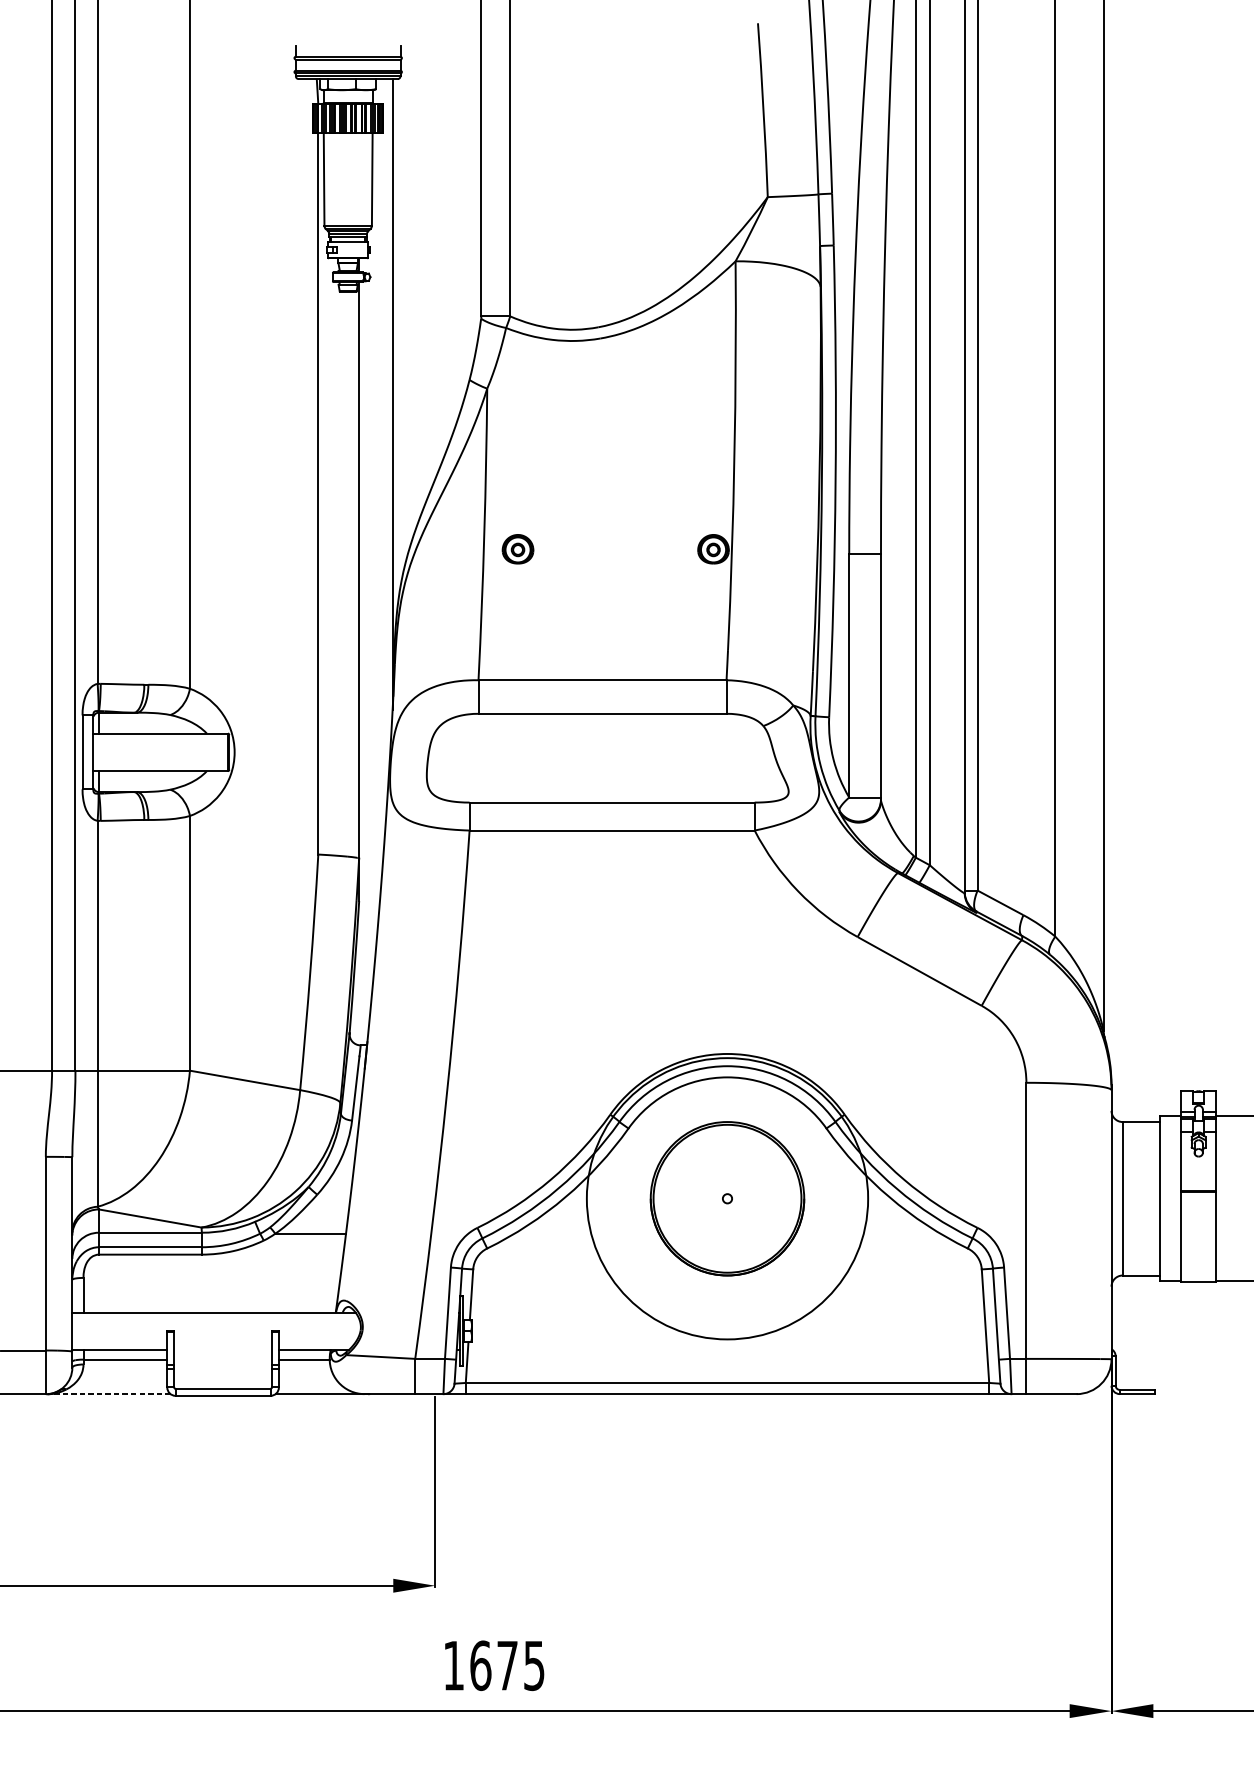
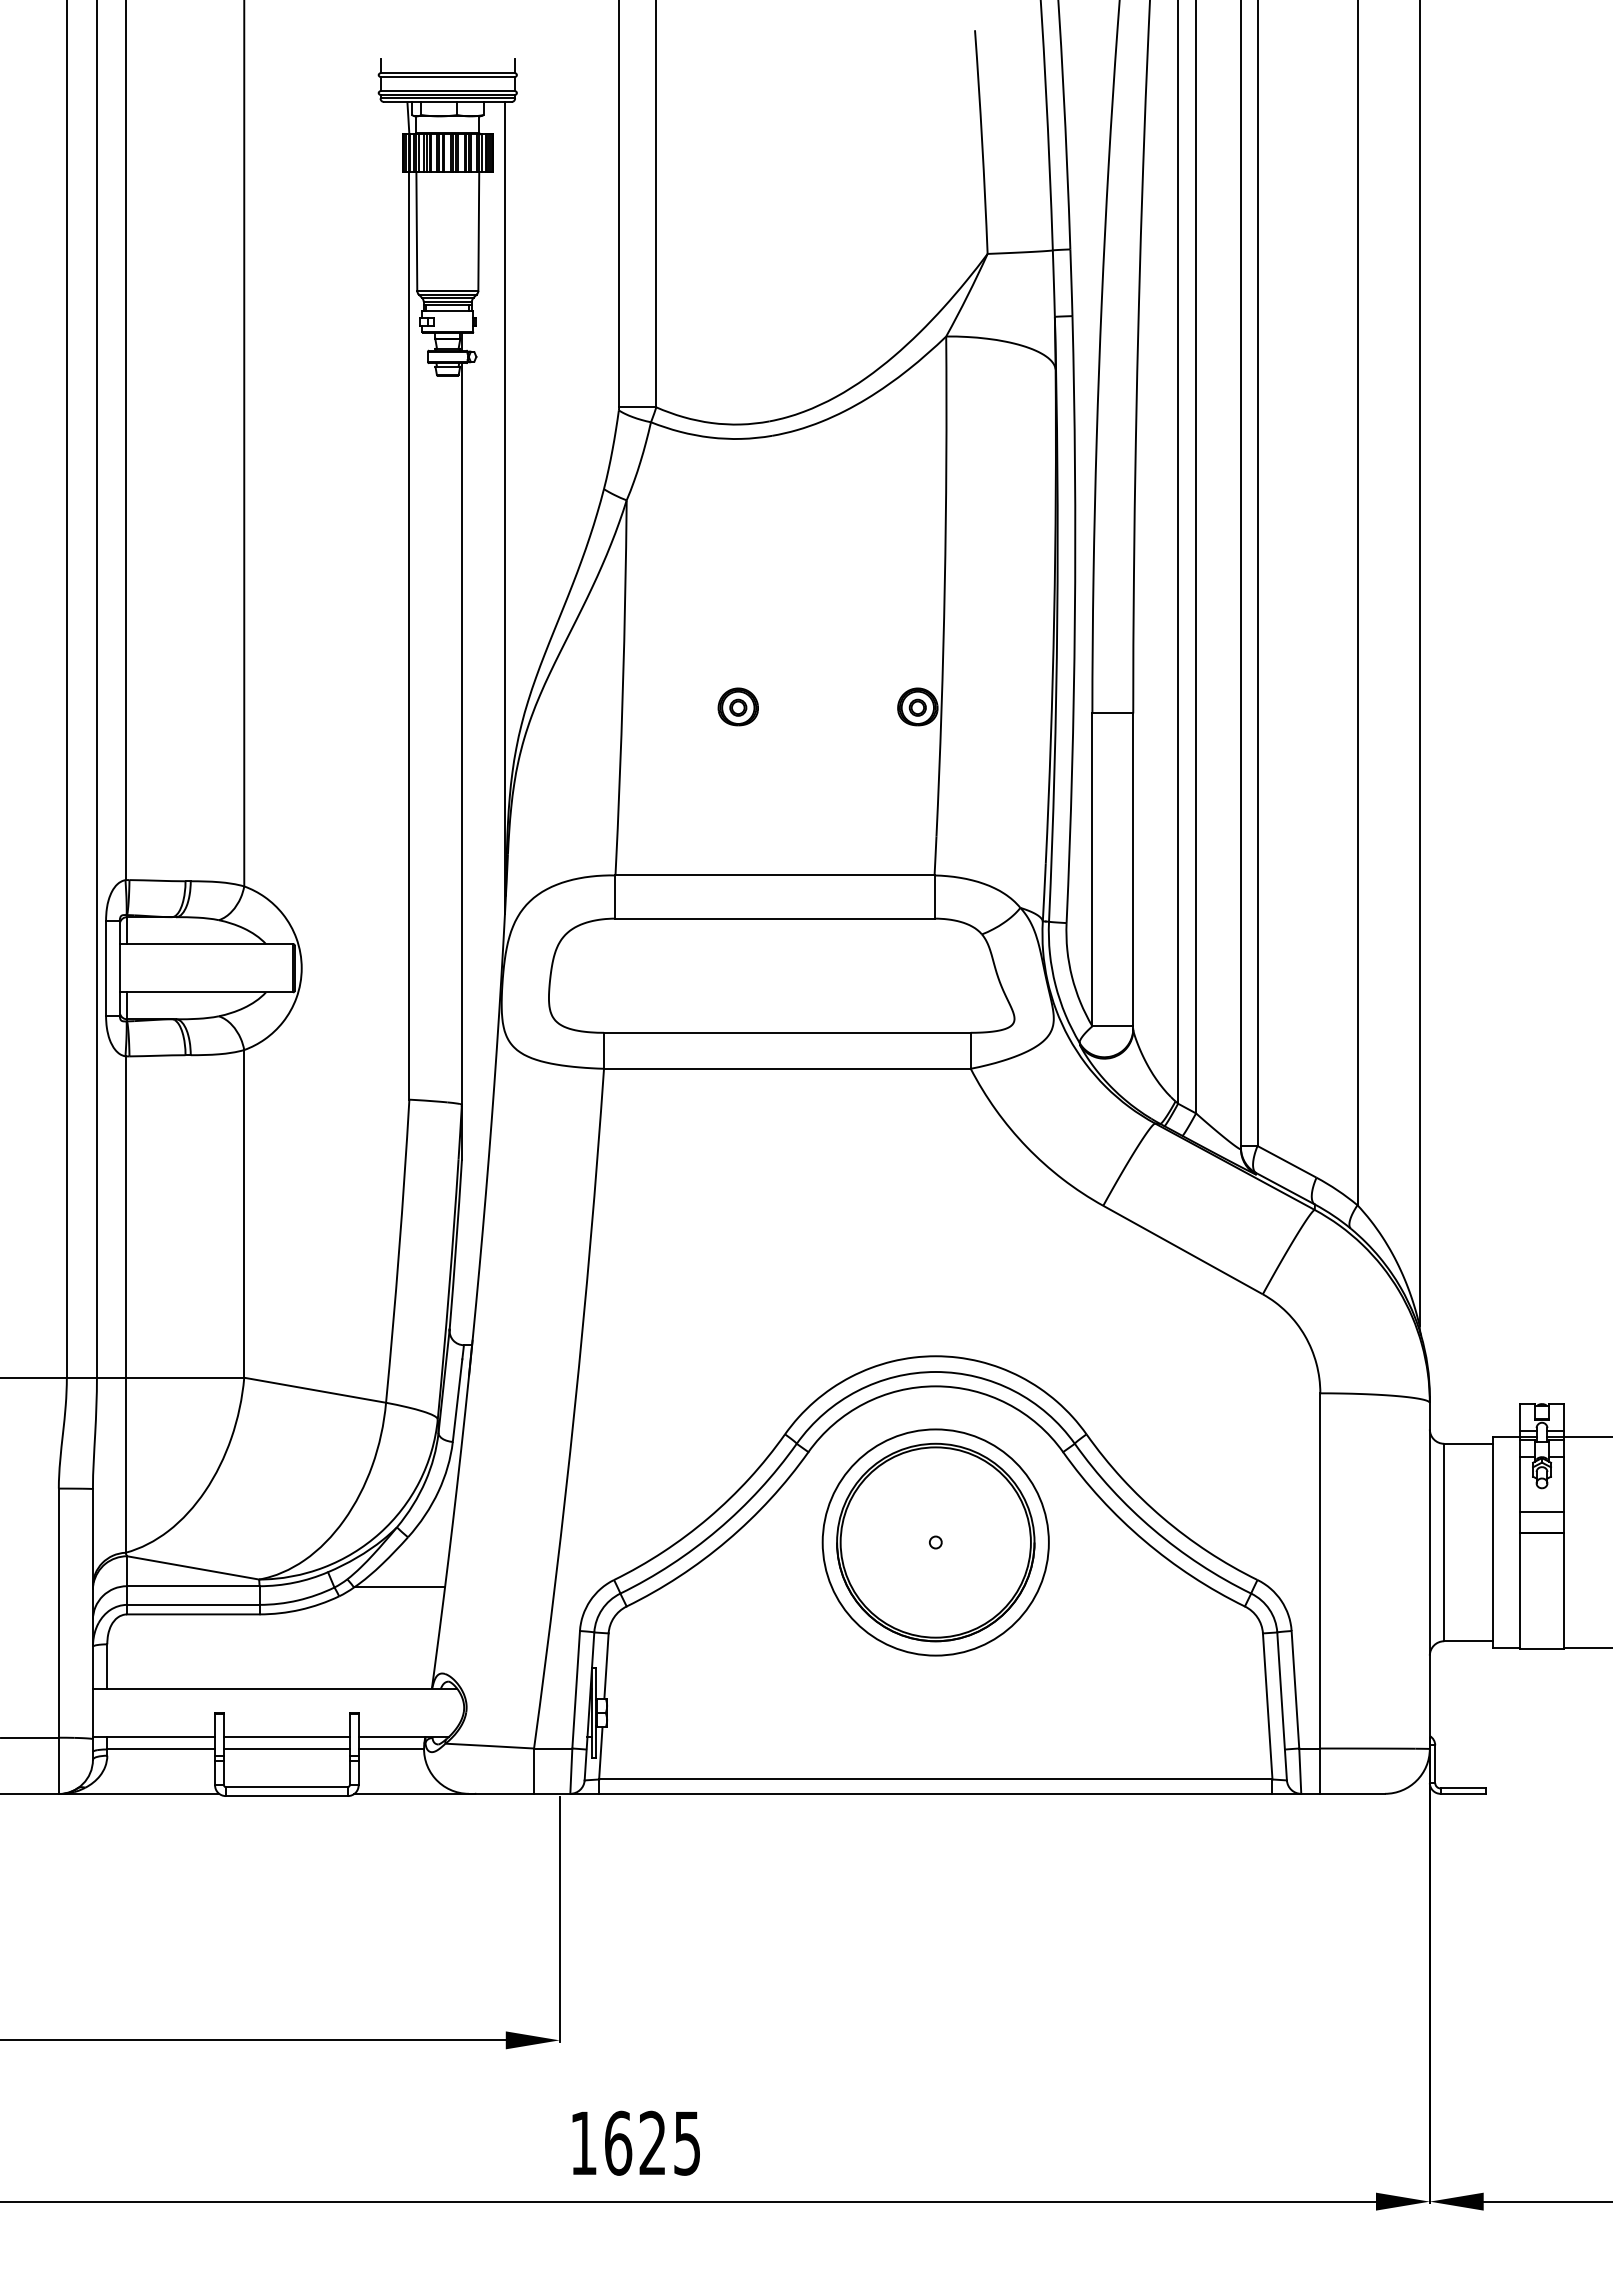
part: (517, 548) -> (737, 706), moved
line: (1198, 1175) -> (1541, 1512), added
circle: (727, 1198) -> (935, 1542), size x0.62
line: (222, 1350) -> (286, 1737), added
line: (222, 1359) -> (286, 1749), added
line: (108, 1393) -> (139, 1793), dashed -> solid
text: (507, 1665) -> (652, 2142), 1675 -> 1625

